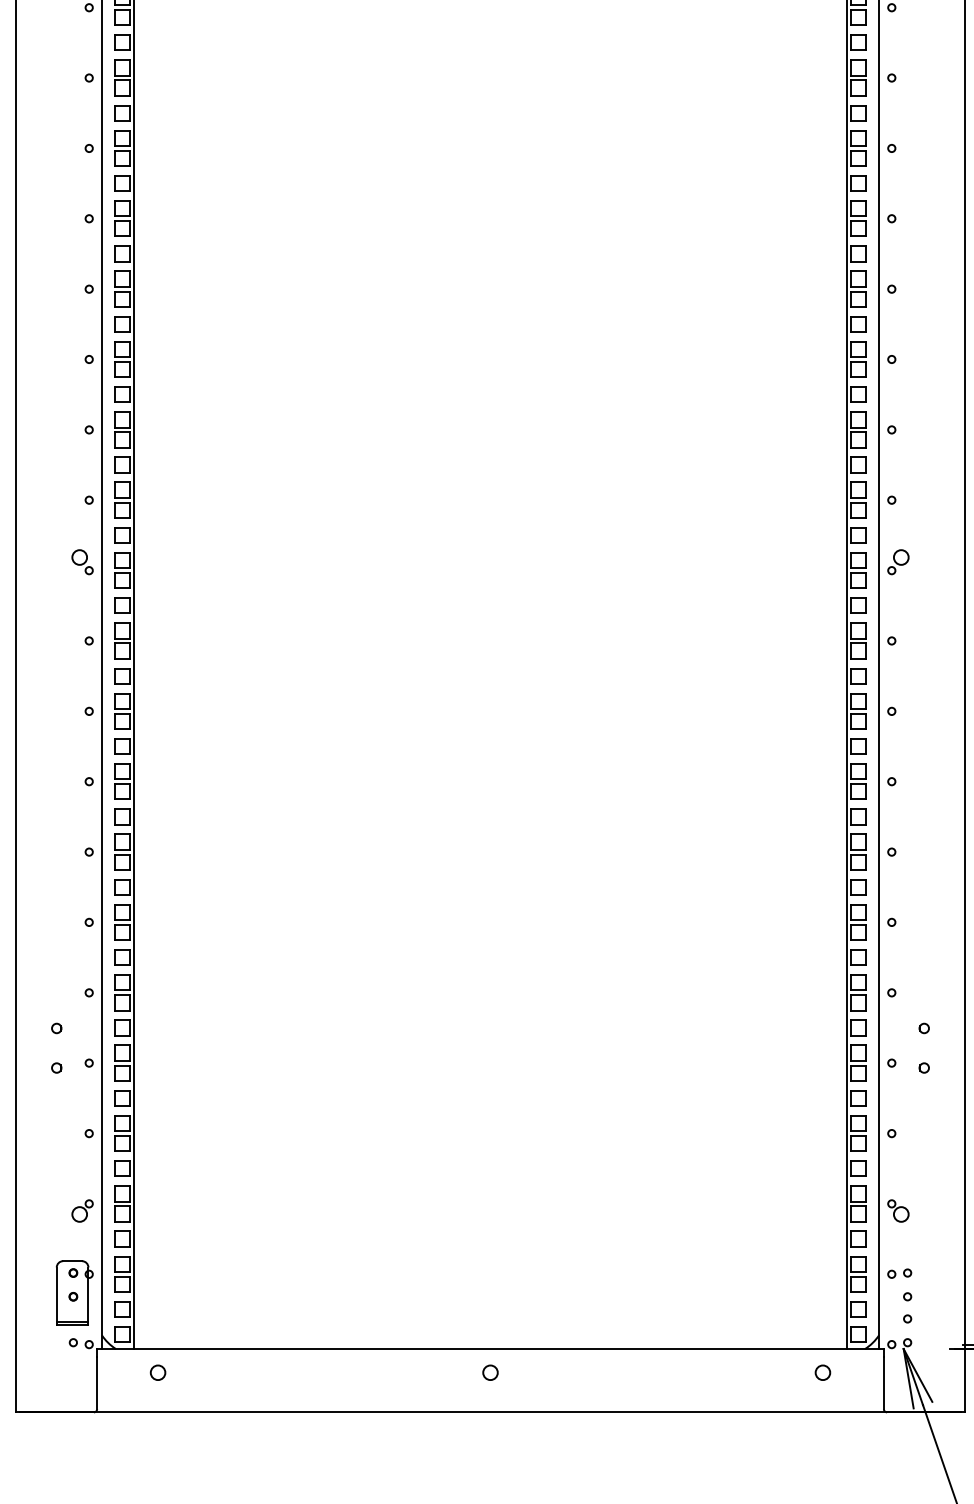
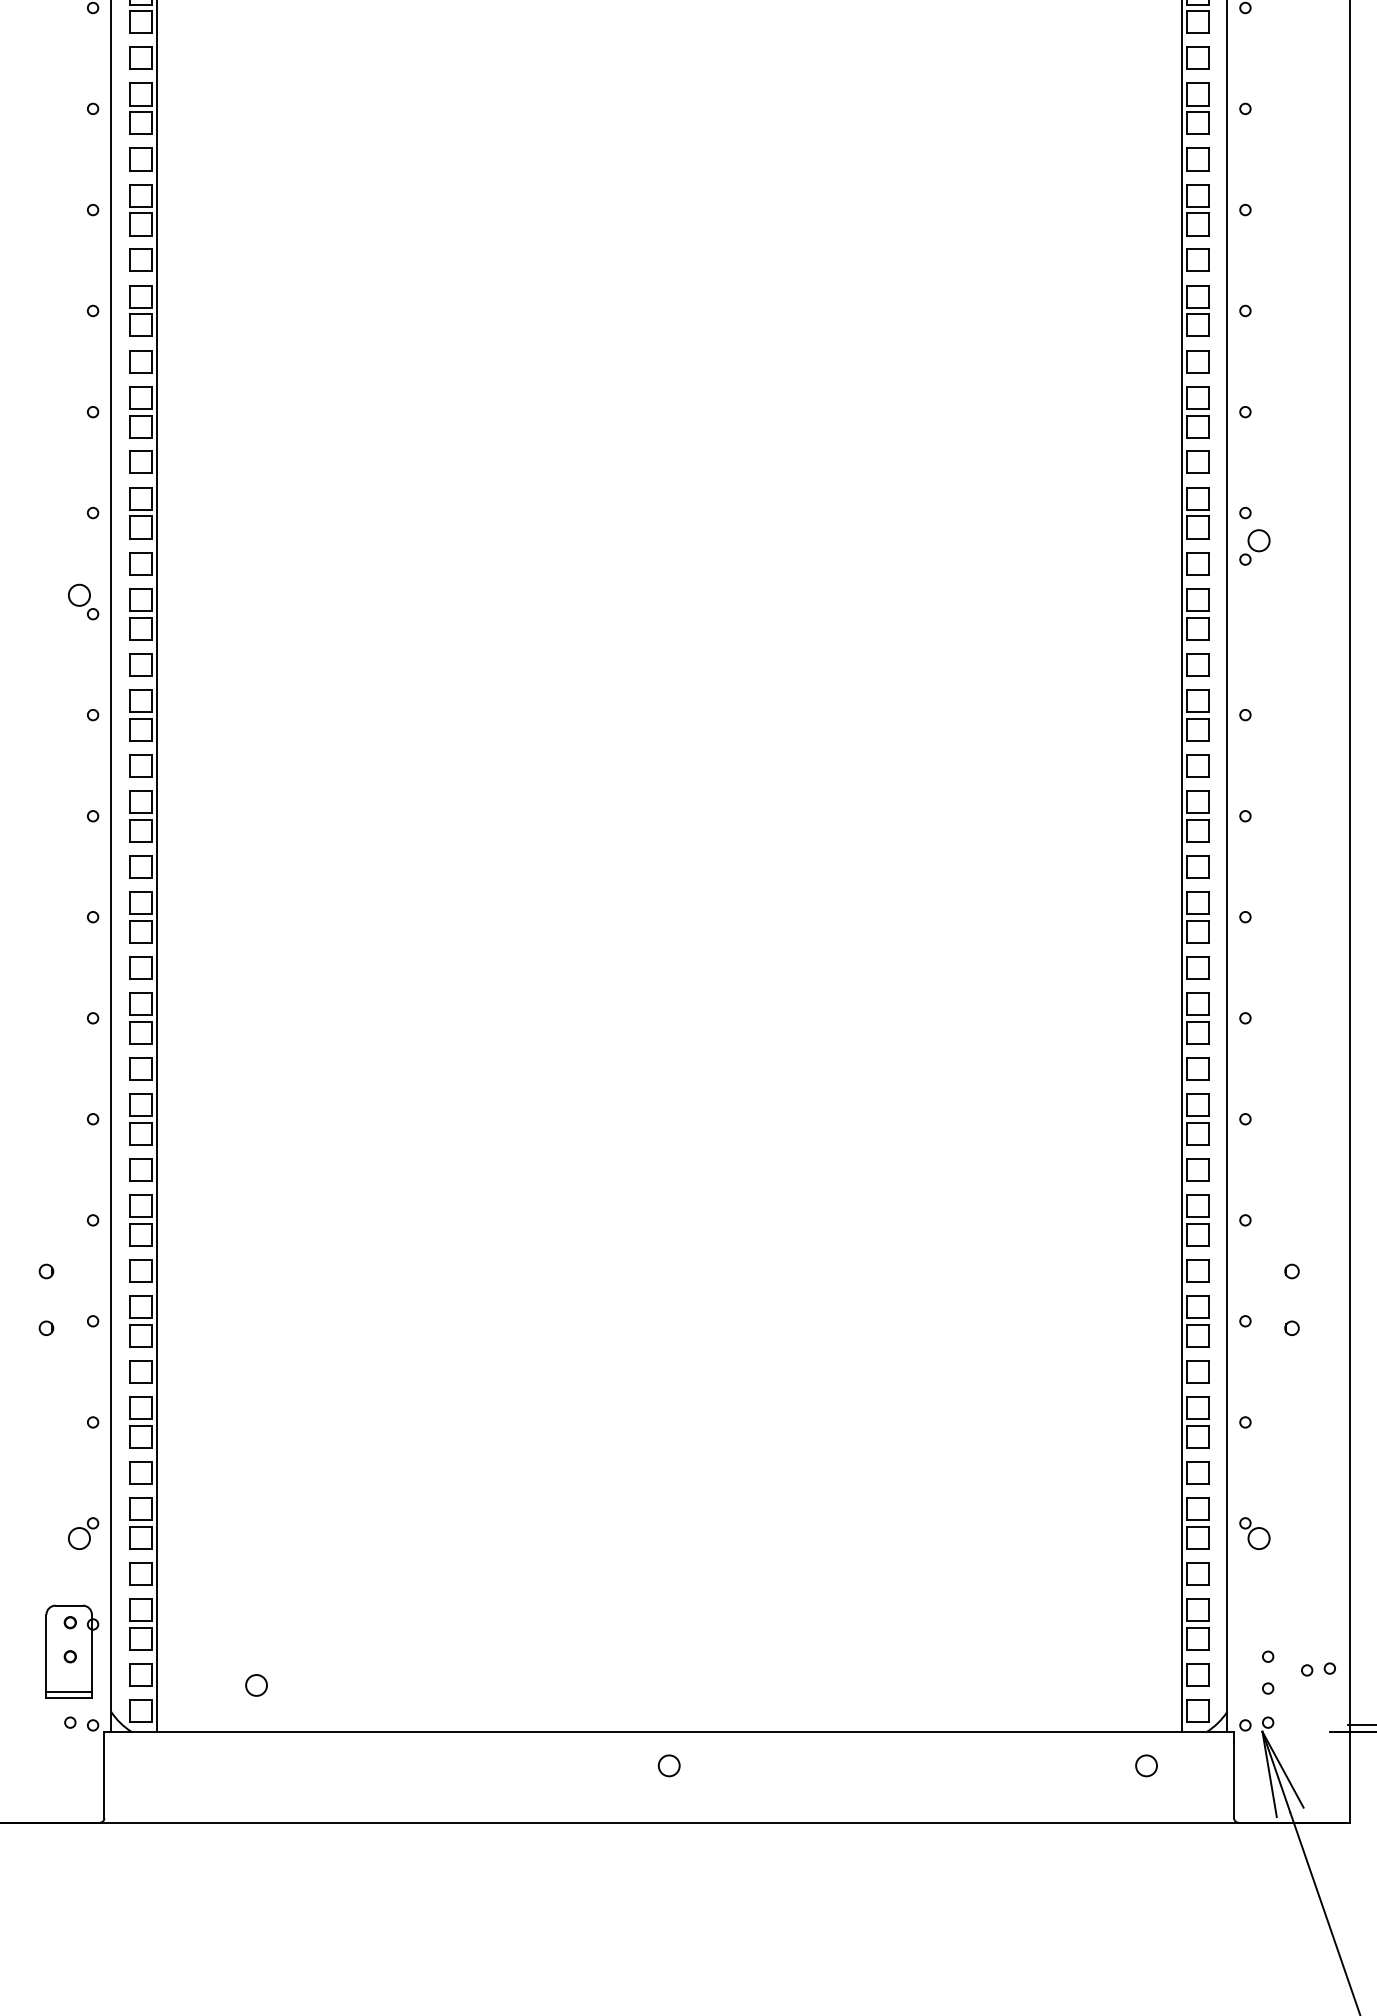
part: (898, 562) -> (1255, 547), moved
part: (899, 1273) -> (1318, 1669), moved
circle: (157, 1372) -> (255, 1685), moved

